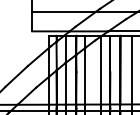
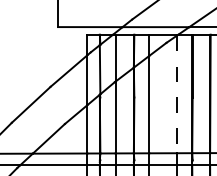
line: (101, 70) -> (177, 94), solid -> dashed

